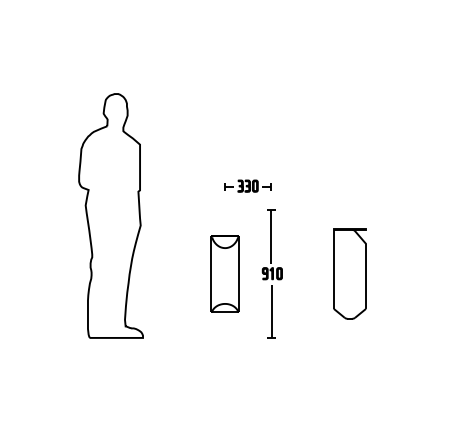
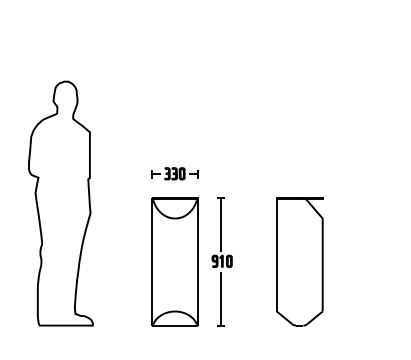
part: (247, 185) -> (174, 173), moved
part: (224, 273) -> (174, 261), size x1.67
part: (349, 273) -> (299, 261), size x1.43

